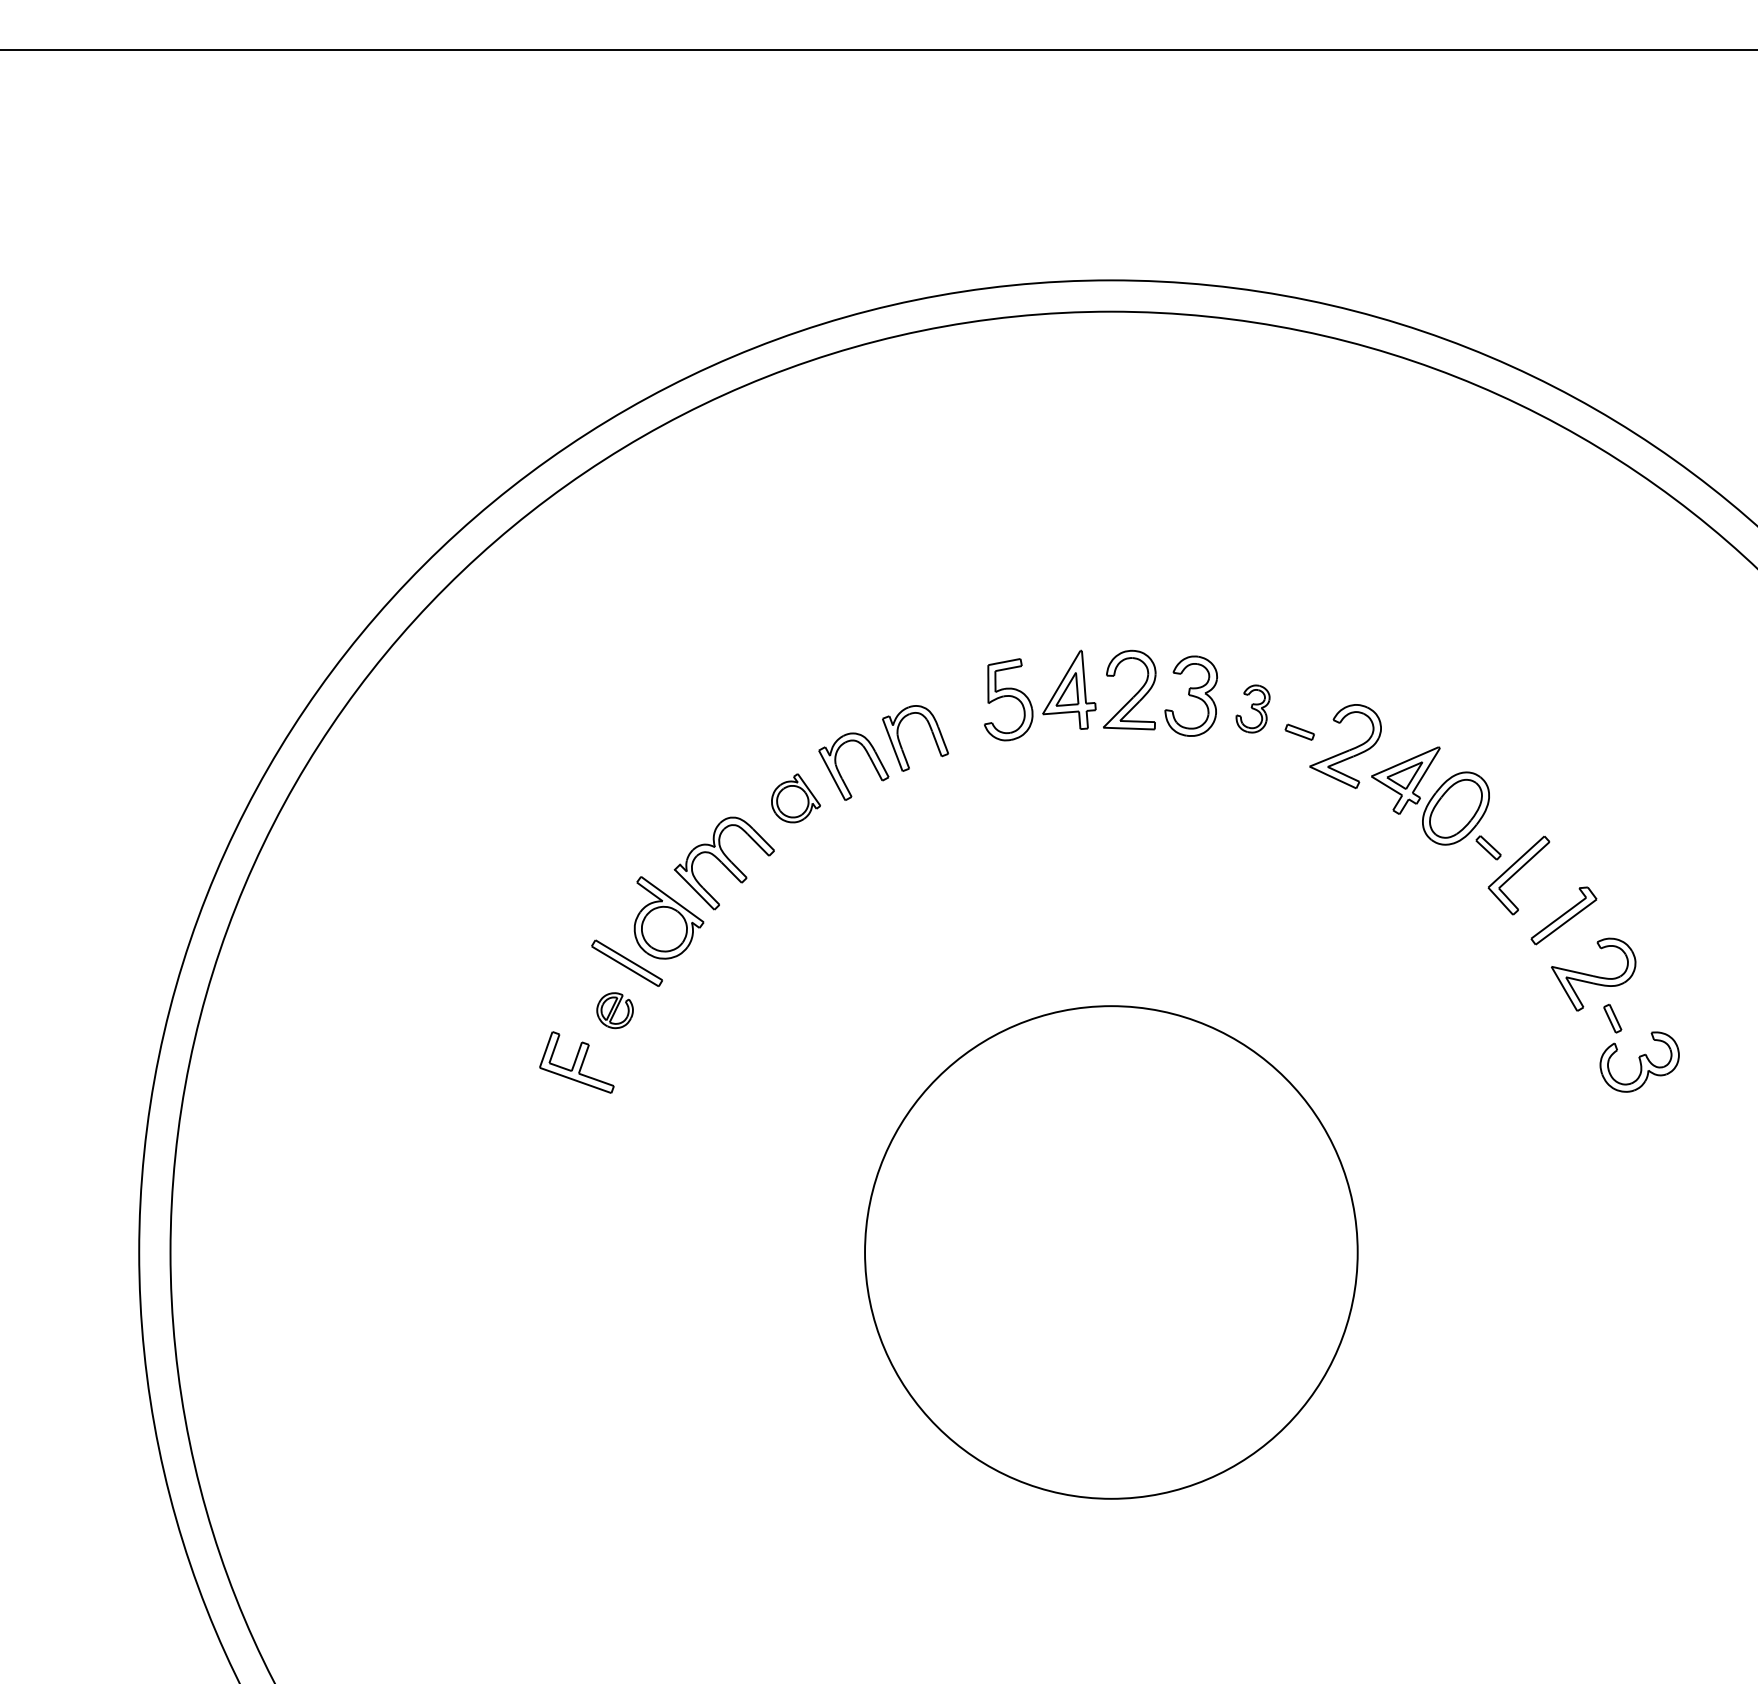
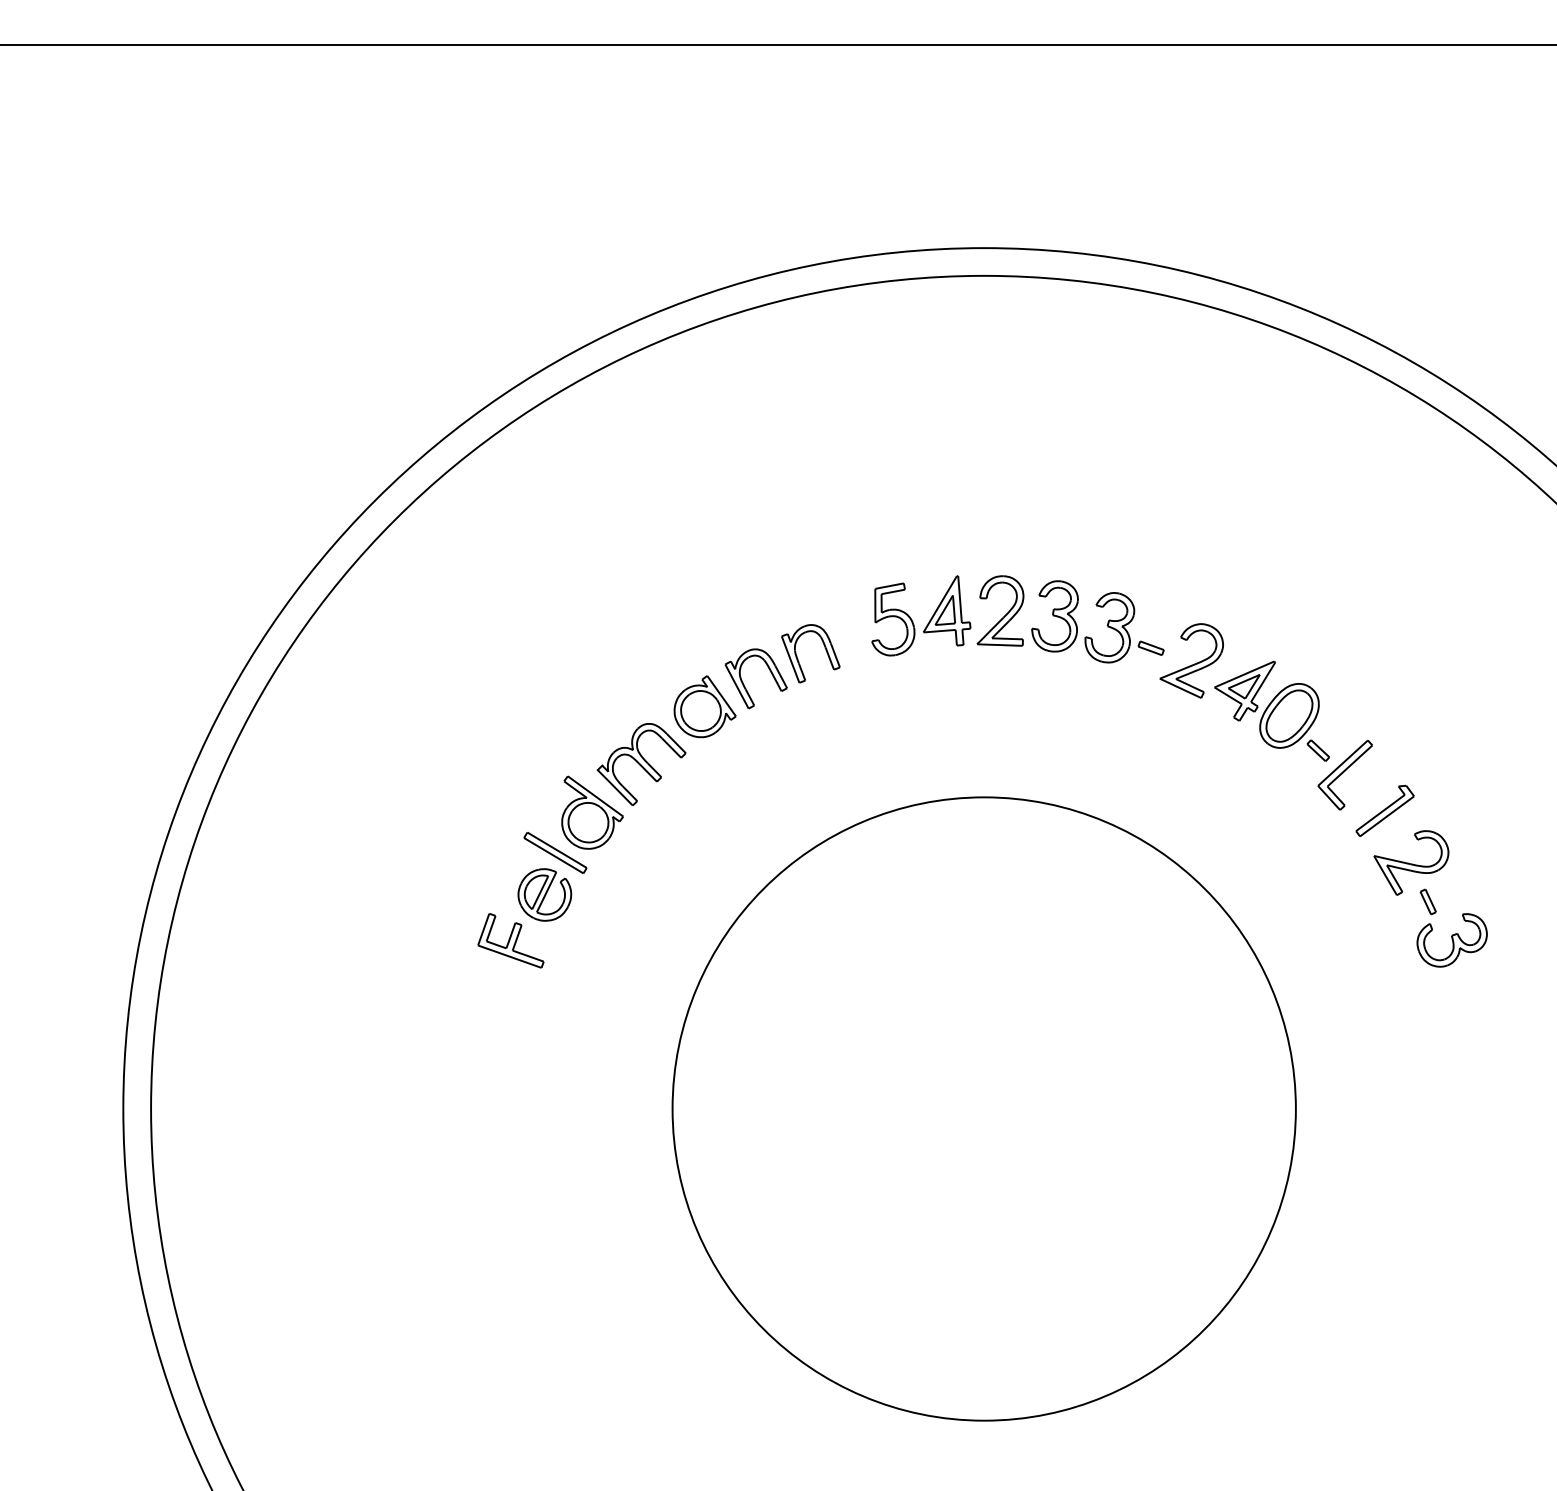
part: (1252, 708) -> (1109, 627), size x1.67
part: (795, 798) -> (704, 706), size x1.43
part: (614, 1010) -> (544, 894), size x1.67
circle: (1111, 1252) -> (984, 1109), size x1.43

